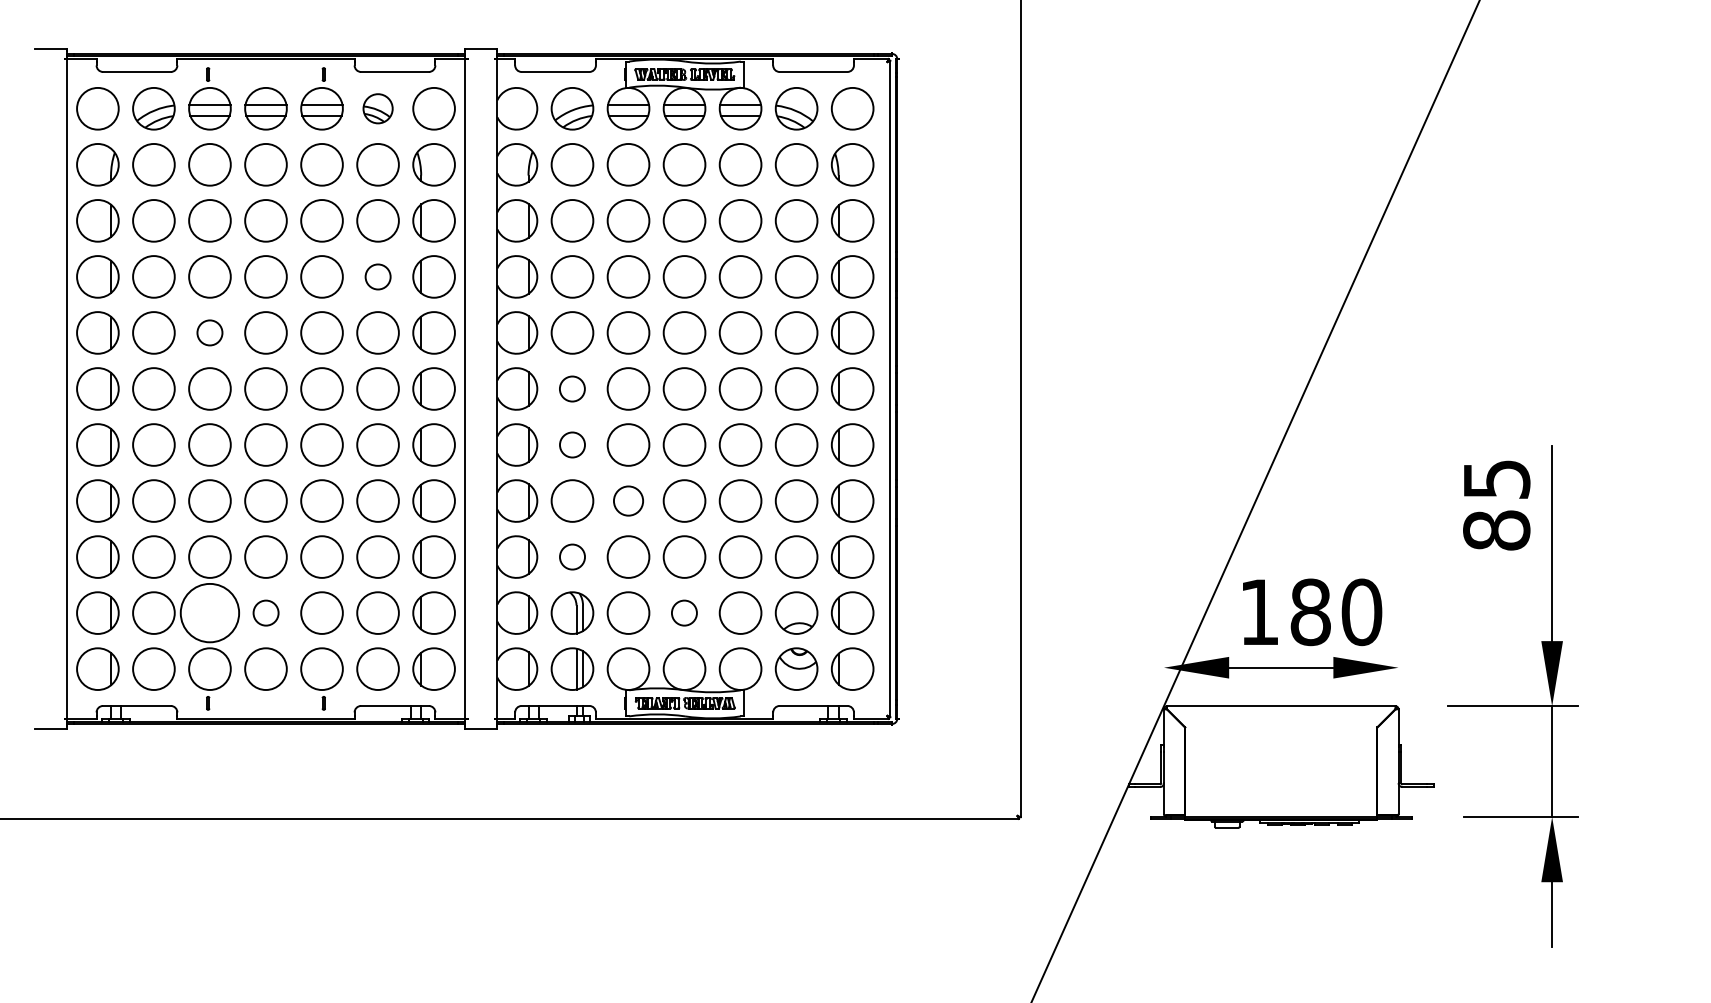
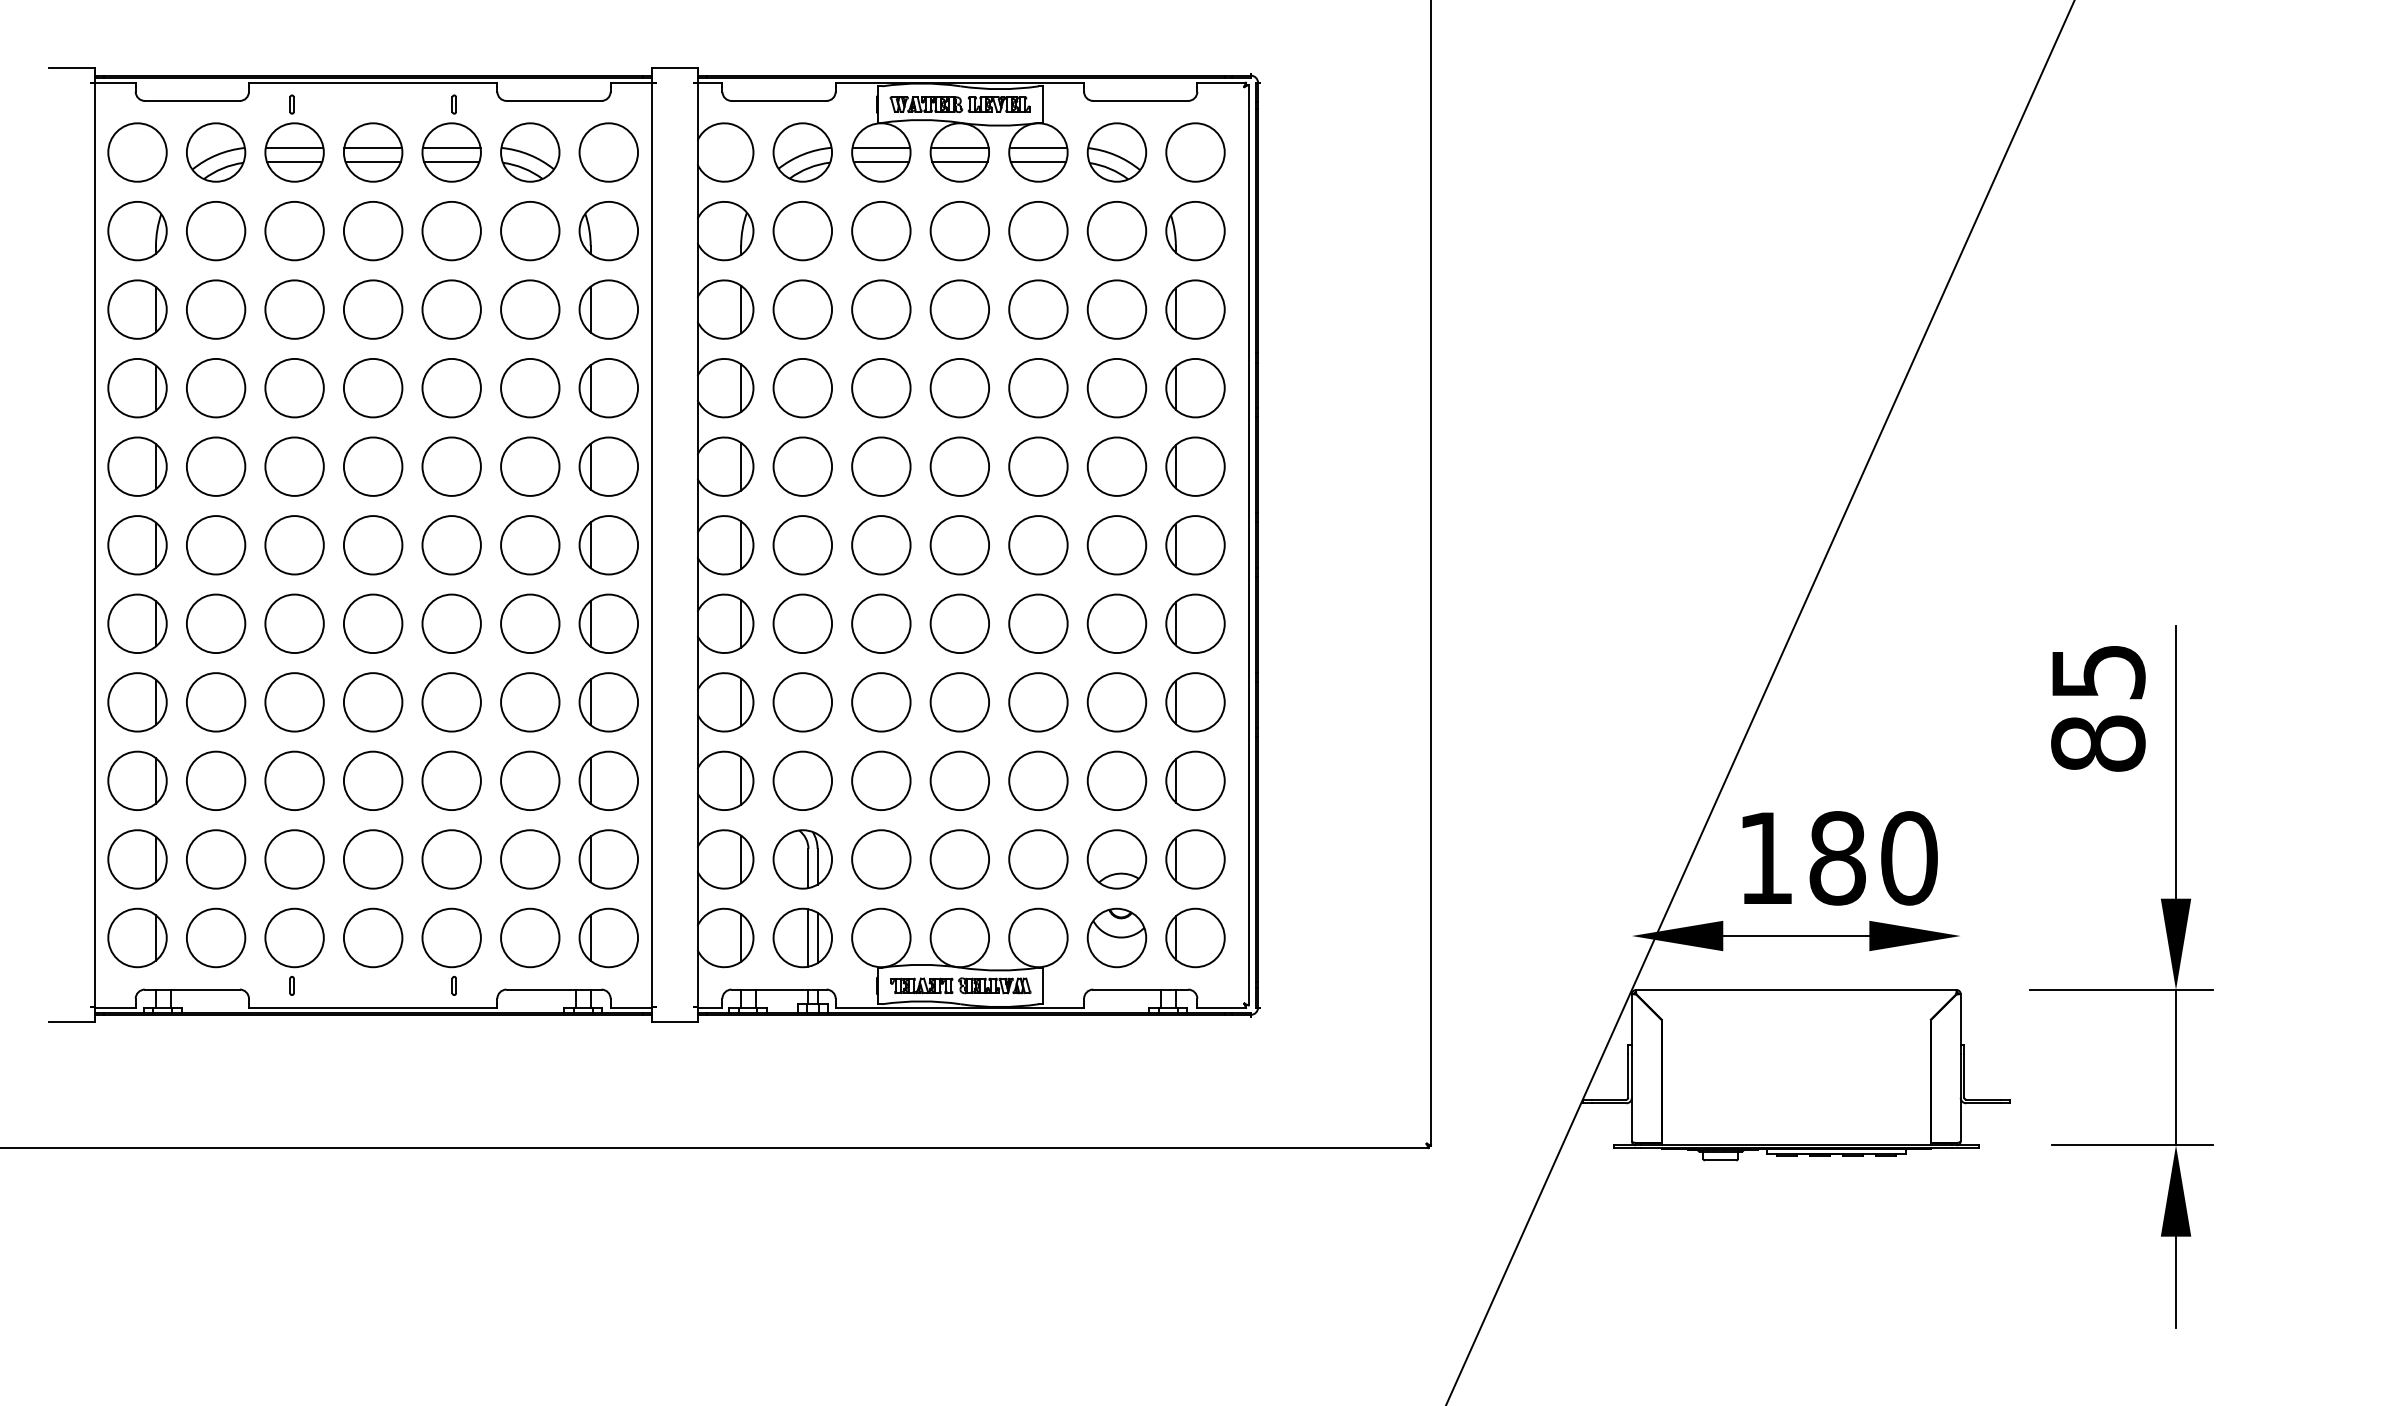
part: (378, 108) -> (530, 152), size x1.43
circle: (378, 277) -> (530, 388), size x1.67
circle: (209, 332) -> (294, 466), size x1.67
circle: (572, 389) -> (802, 545), size x1.67
circle: (572, 444) -> (802, 623), size x1.67
circle: (628, 501) -> (881, 702), size x1.43
circle: (572, 556) -> (802, 780), size x1.67
circle: (209, 613) -> (294, 859), size x0.71
circle: (266, 613) -> (373, 859), size x1.67
circle: (684, 613) -> (959, 859), size x1.67

